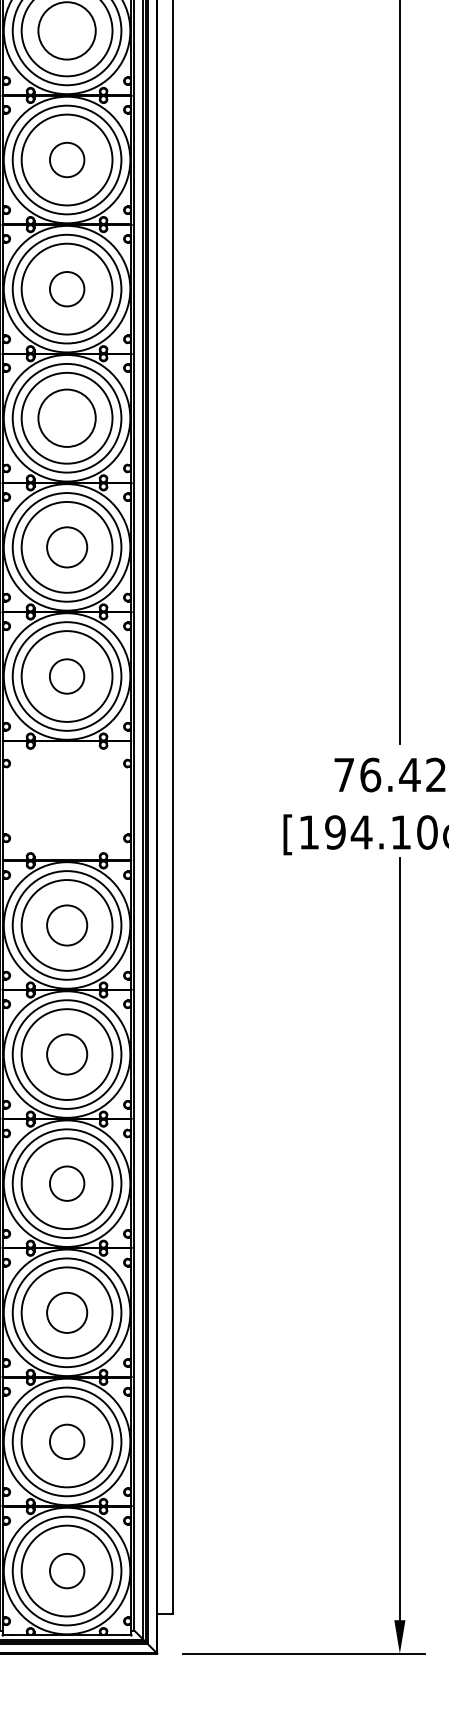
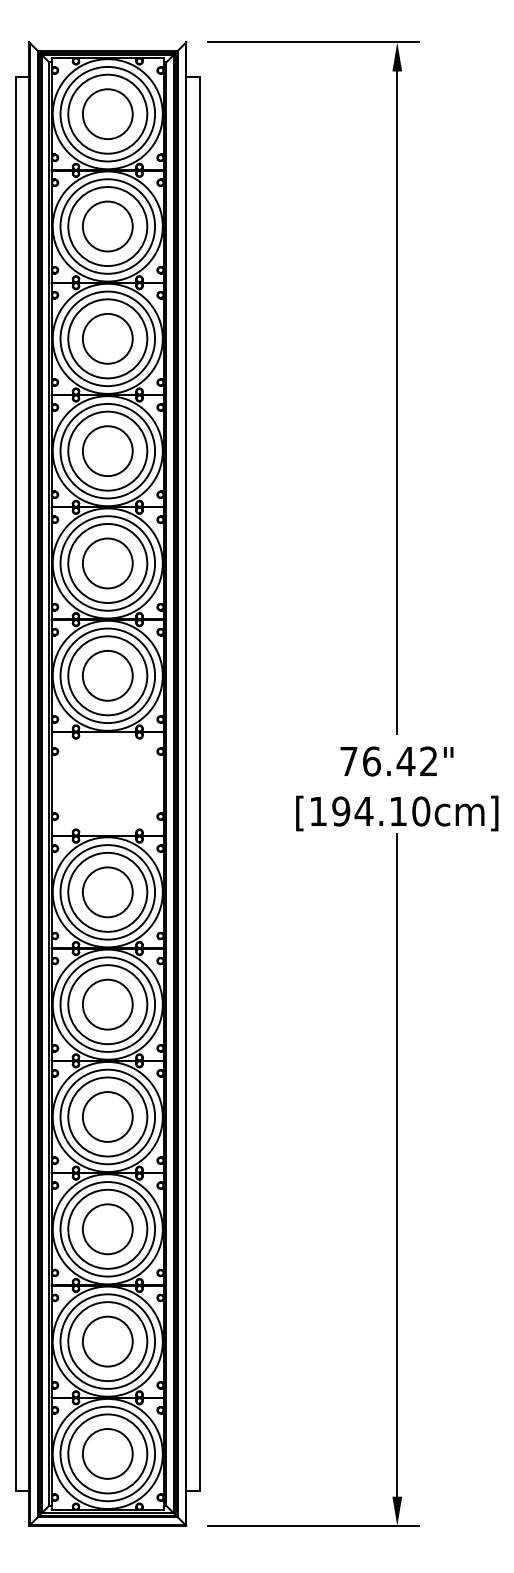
circle: (66, 159) -> (107, 226), size x1.67
circle: (66, 288) -> (107, 338), size x1.67
circle: (66, 547) -> (107, 563), size x1.43
circle: (66, 676) -> (107, 675), size x1.67
circle: (66, 925) -> (107, 892), size x1.43
circle: (66, 1054) -> (107, 1004), size x1.43
circle: (66, 1183) -> (107, 1116), size x1.67
circle: (66, 1313) -> (107, 1229), size x1.43
circle: (66, 1441) -> (107, 1341), size x1.67
circle: (66, 1570) -> (107, 1453), size x1.67

